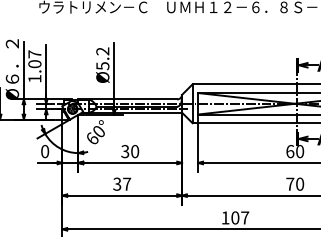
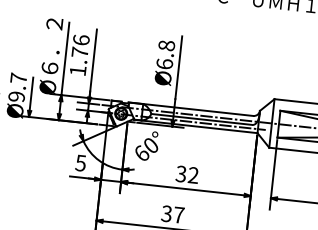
text: (102, 58) -> (165, 54), Ø5.2 -> Ø6.8
text: (34, 59) -> (80, 46), 1.07 -> 1.76
text: (45, 151) -> (81, 163), 0 -> 5
text: (135, 151) -> (194, 175), 30 -> 32

